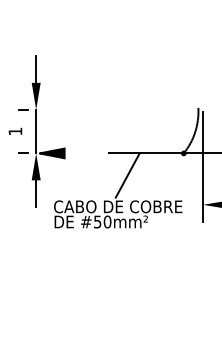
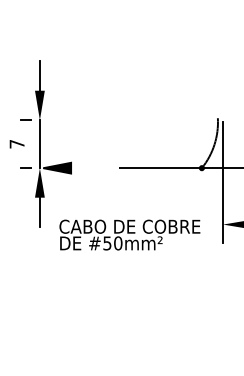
text: (15, 131) -> (17, 144), 1 -> 7
line: (127, 175) -> (140, 192), removed

